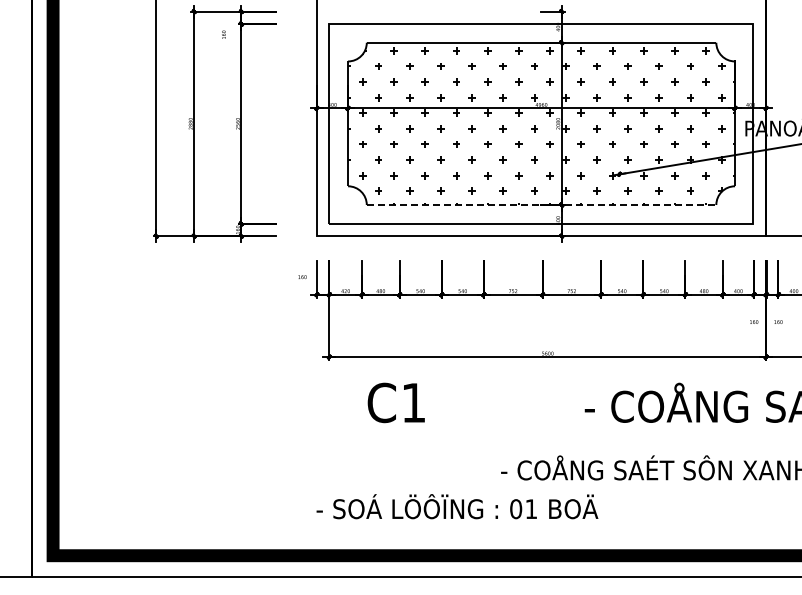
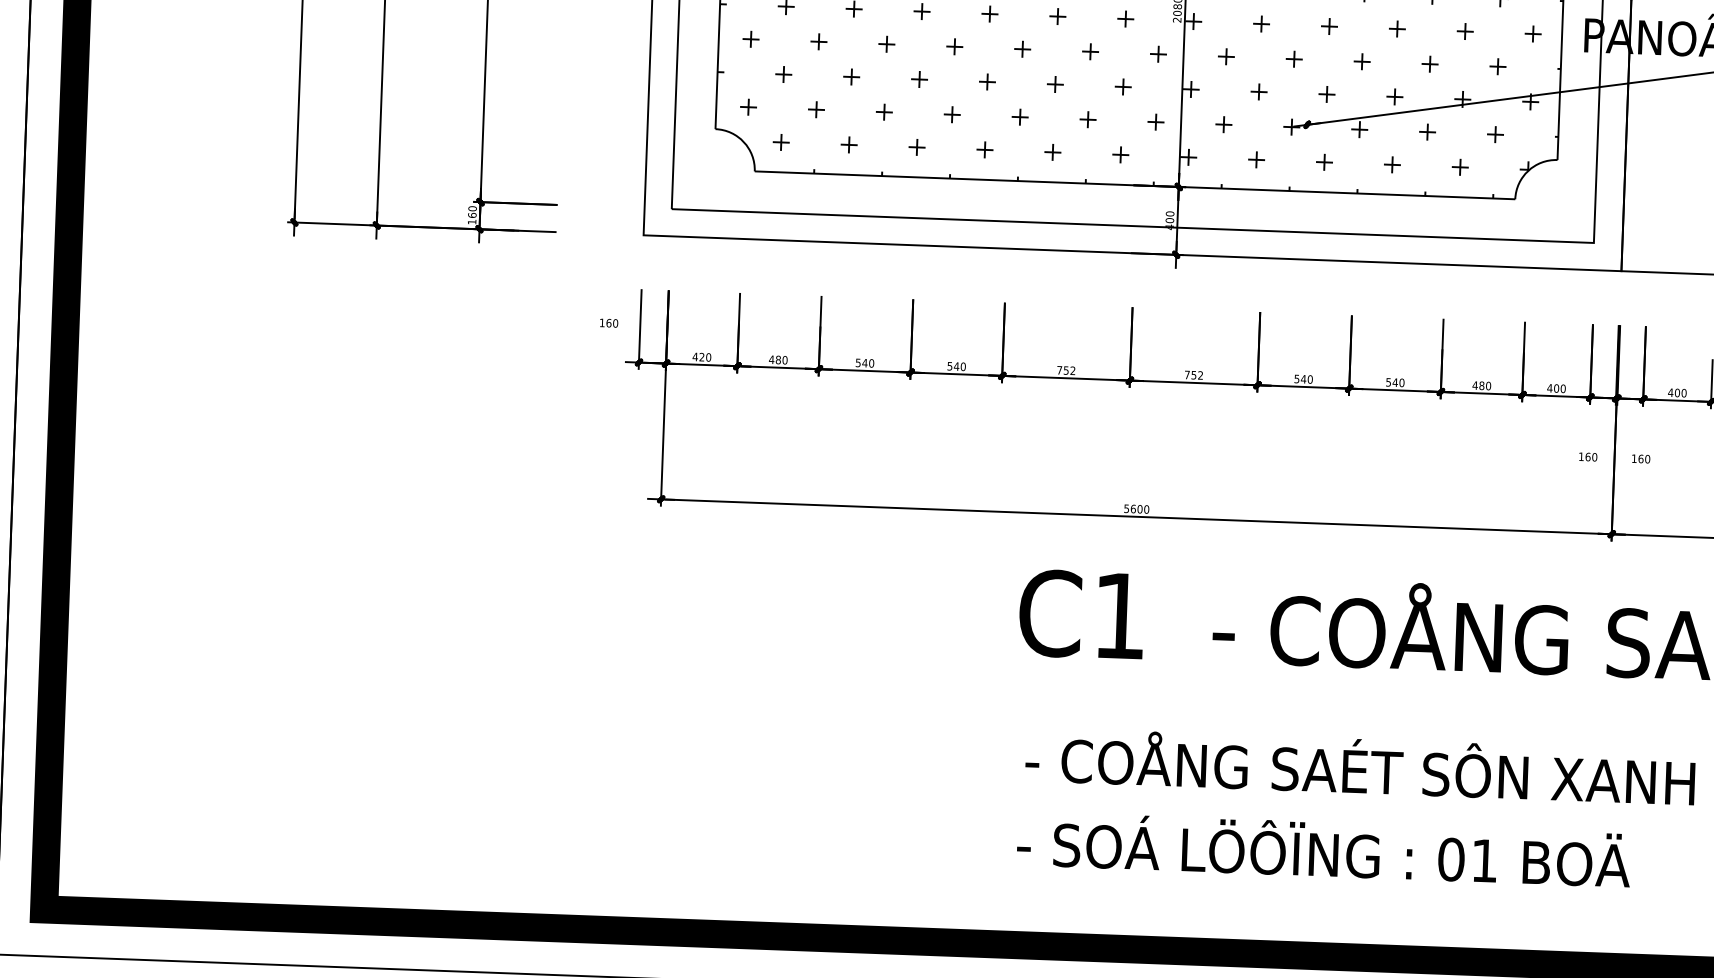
line: (541, 205) -> (1134, 186), dashed -> solid
text: (395, 402) -> (1079, 613), moved
text: (457, 506) -> (1324, 849), moved

